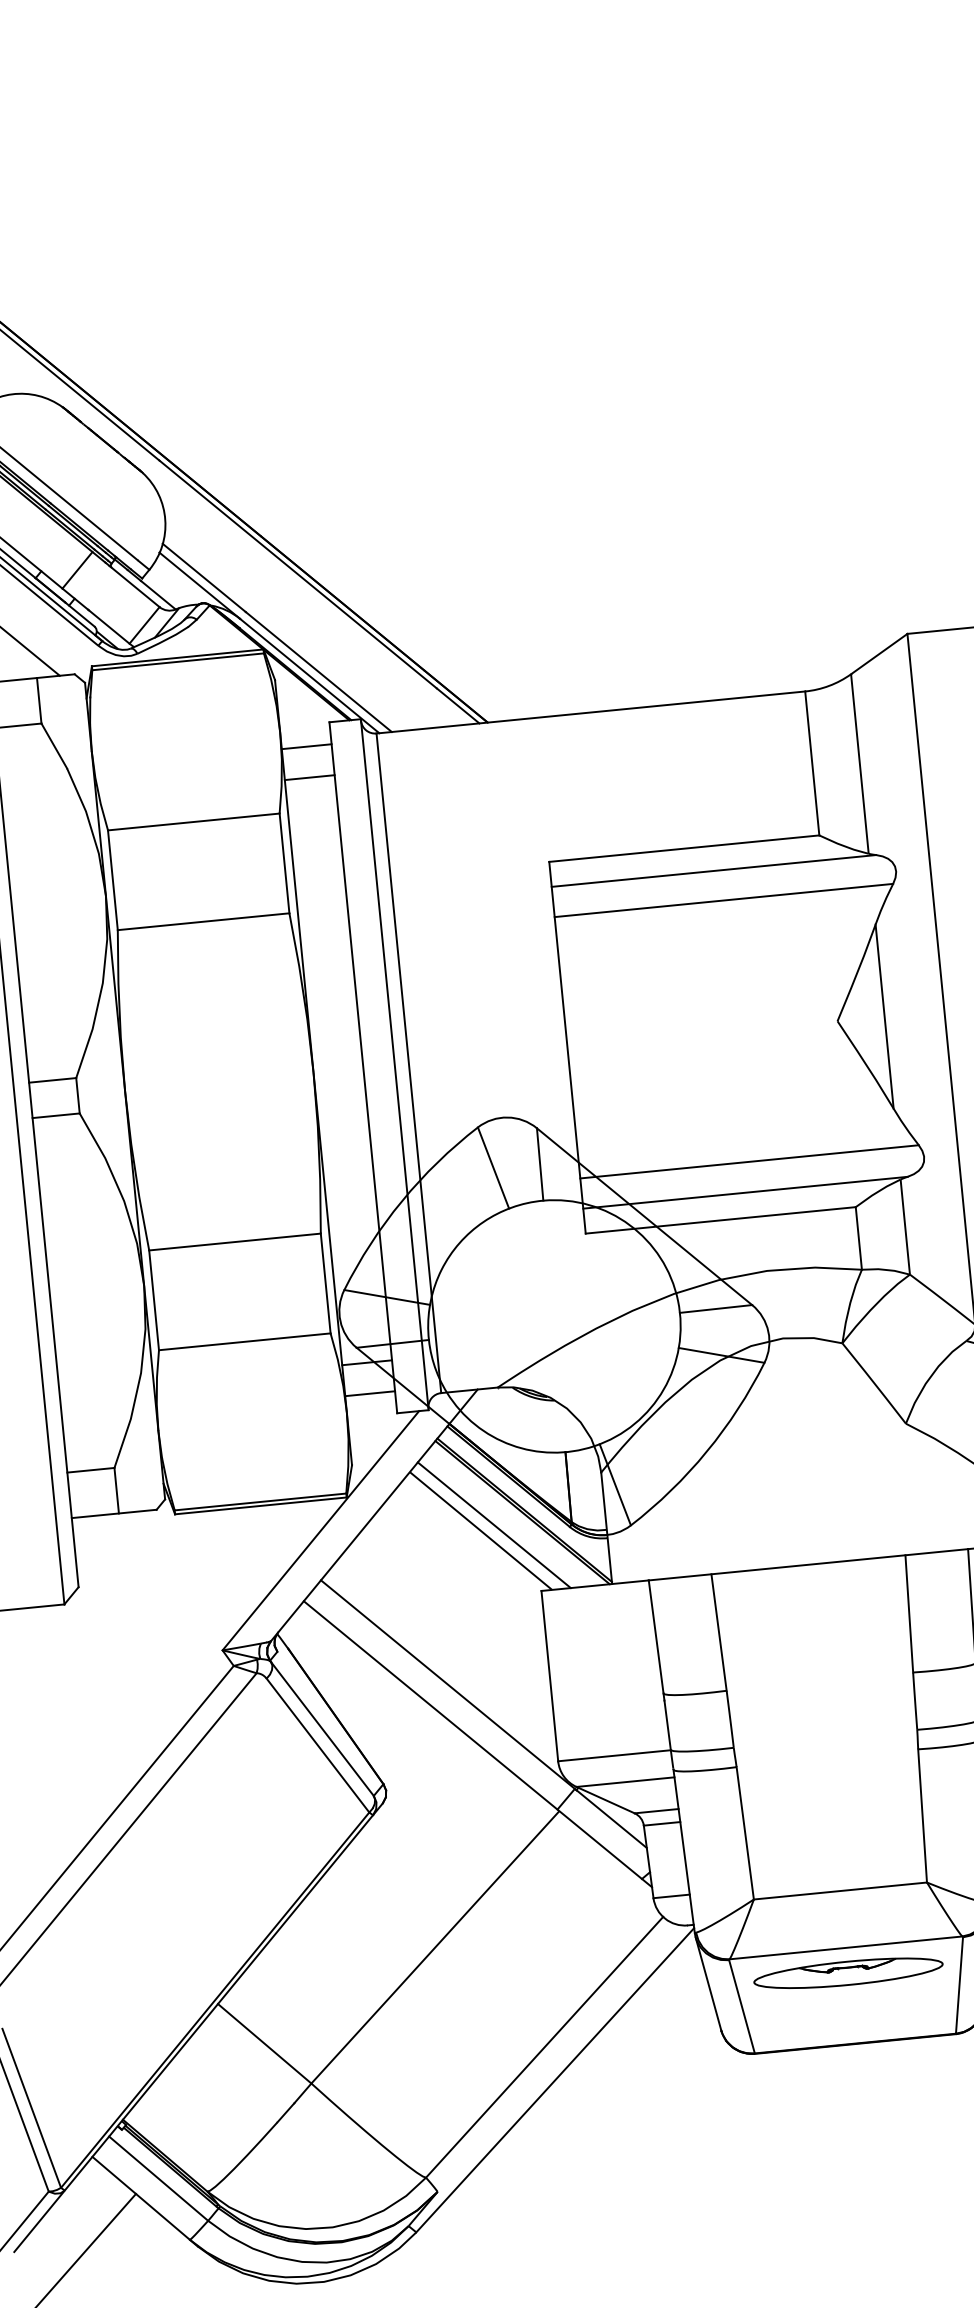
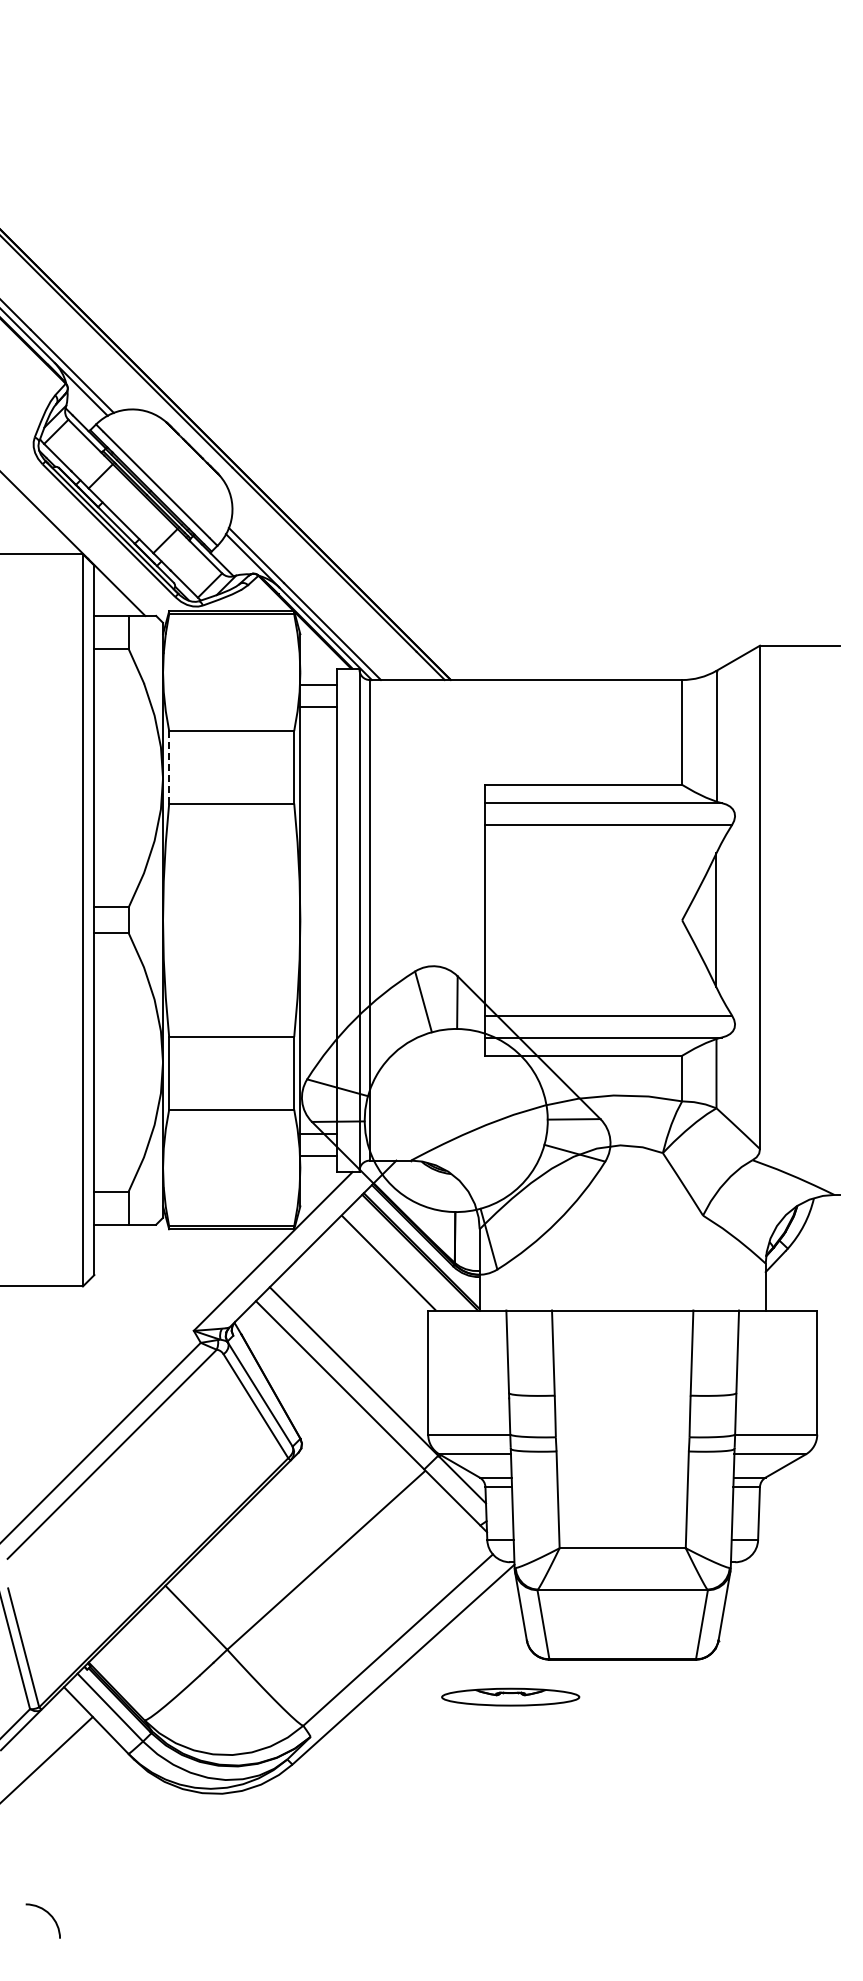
line: (113, 879) -> (169, 766), solid -> dashed
line: (493, 1524) -> (398, 1259), removed
part: (848, 1972) -> (510, 1696), moved

